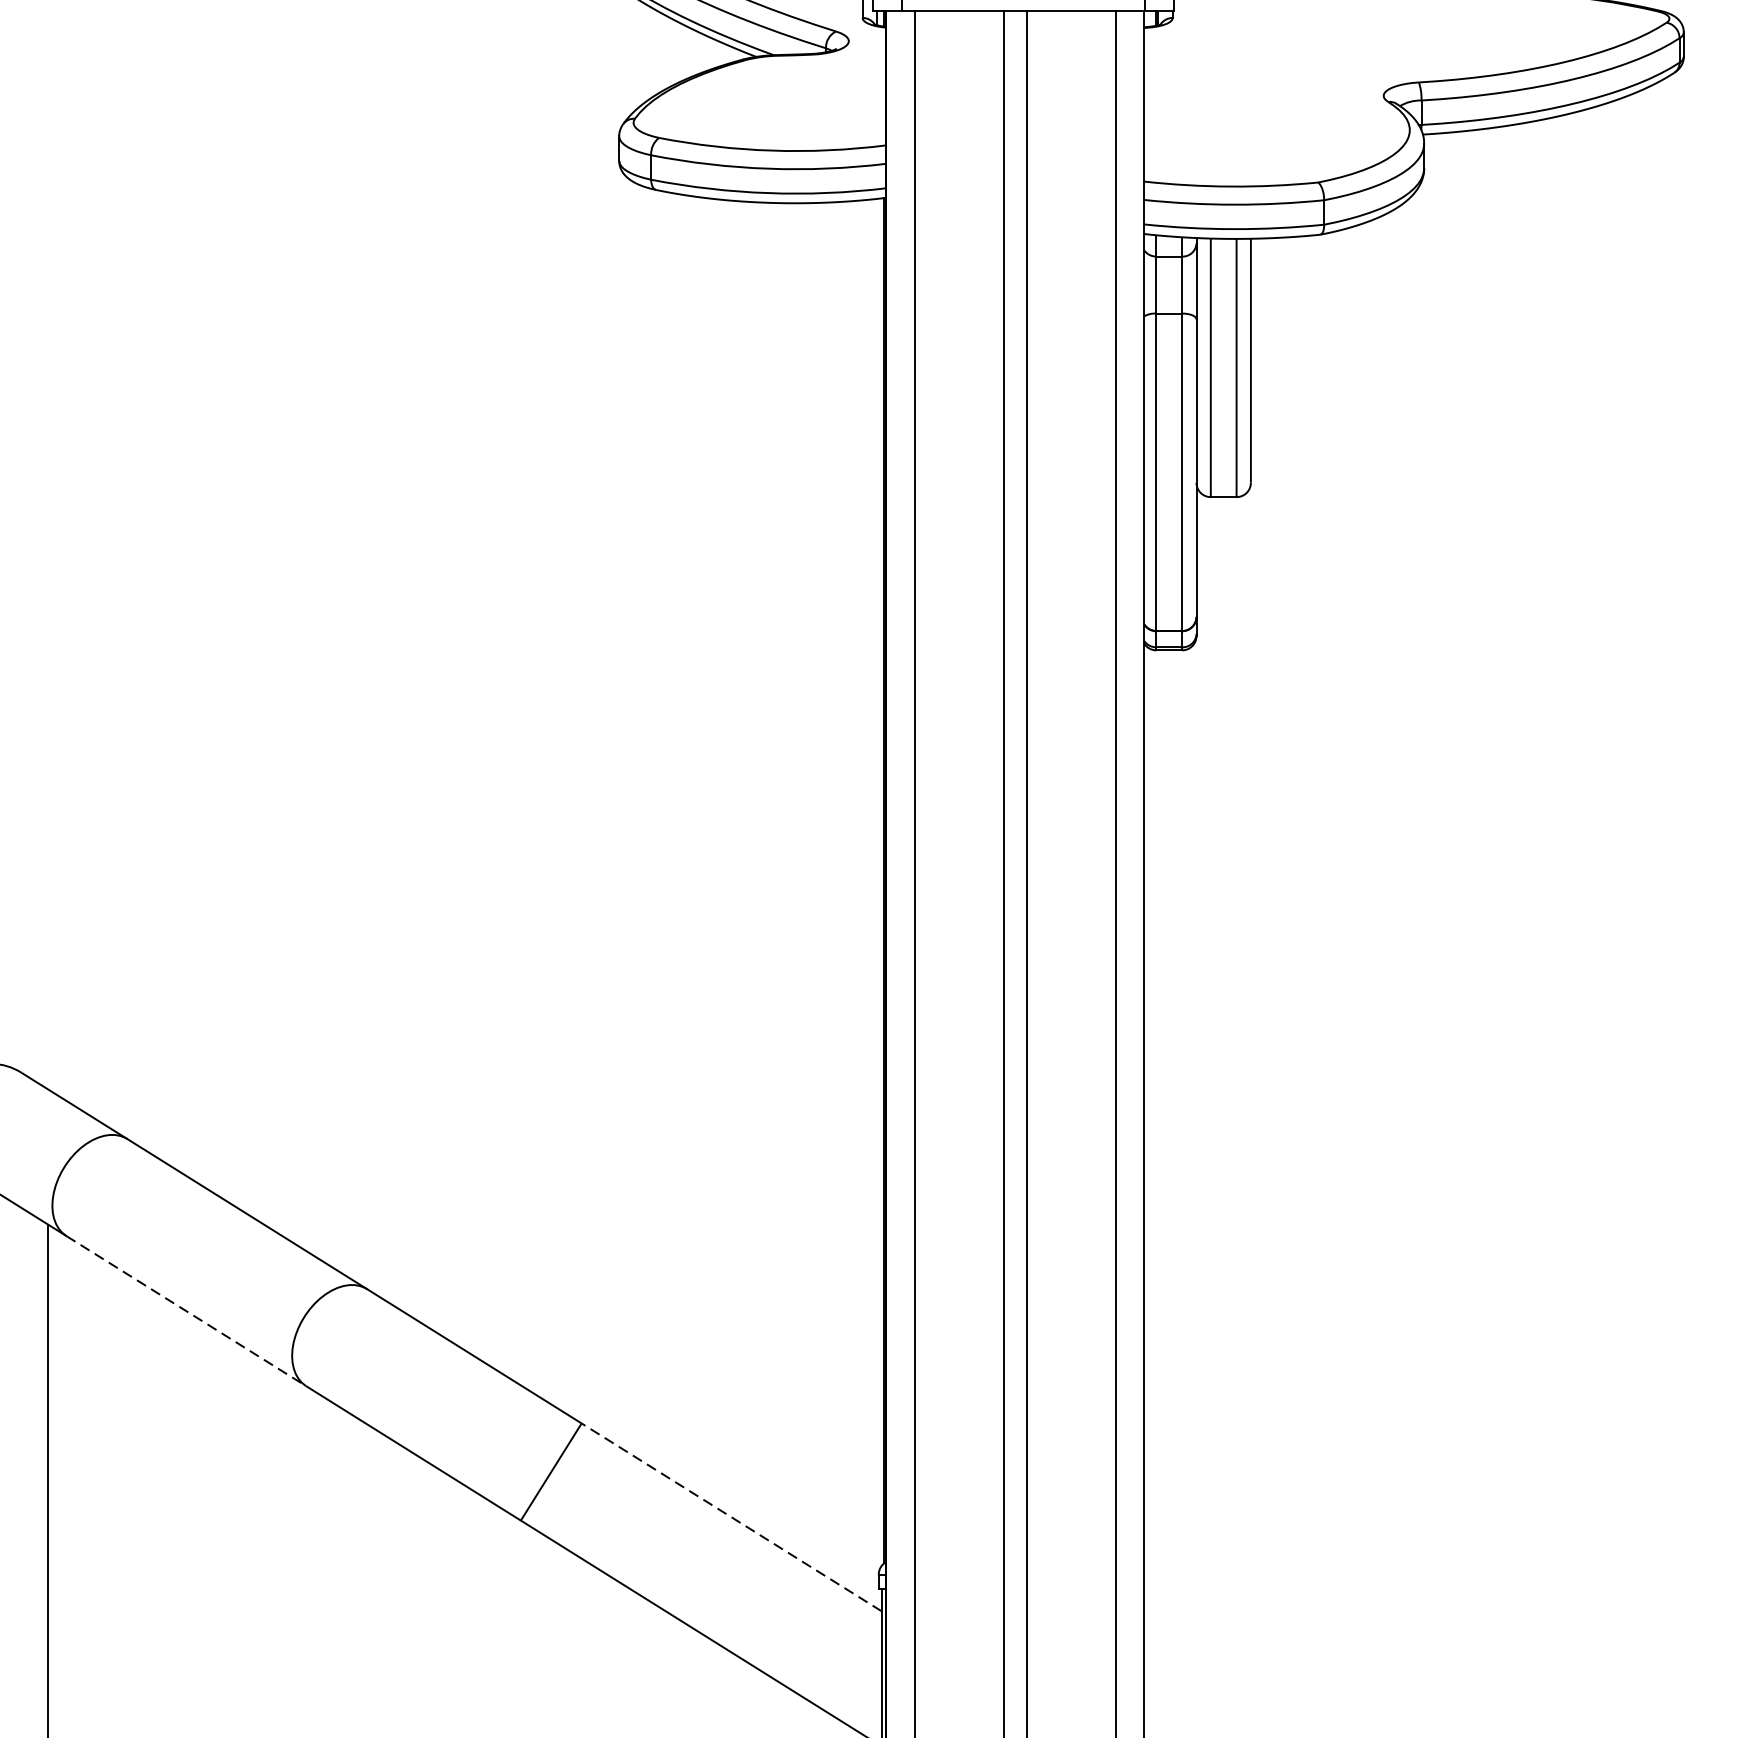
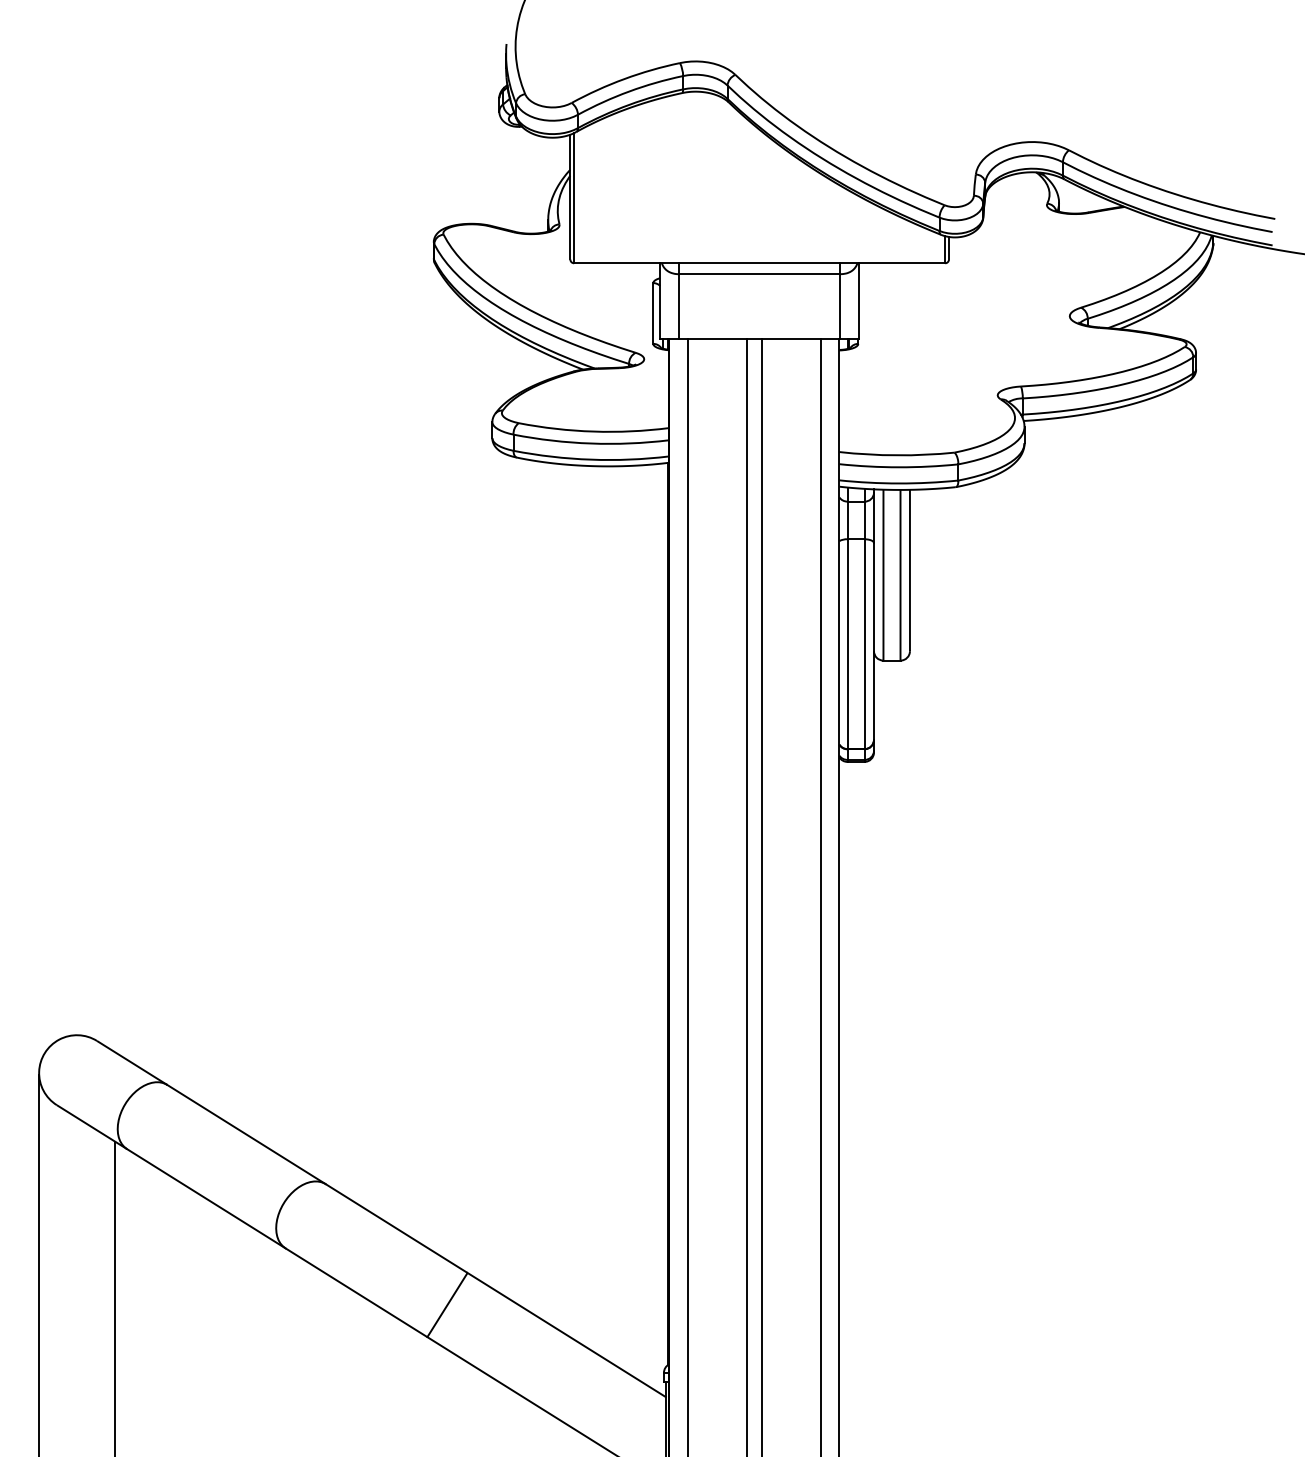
line: (186, 1310) -> (206, 1198), dashed -> solid
line: (731, 1518) -> (566, 1335), dashed -> solid

